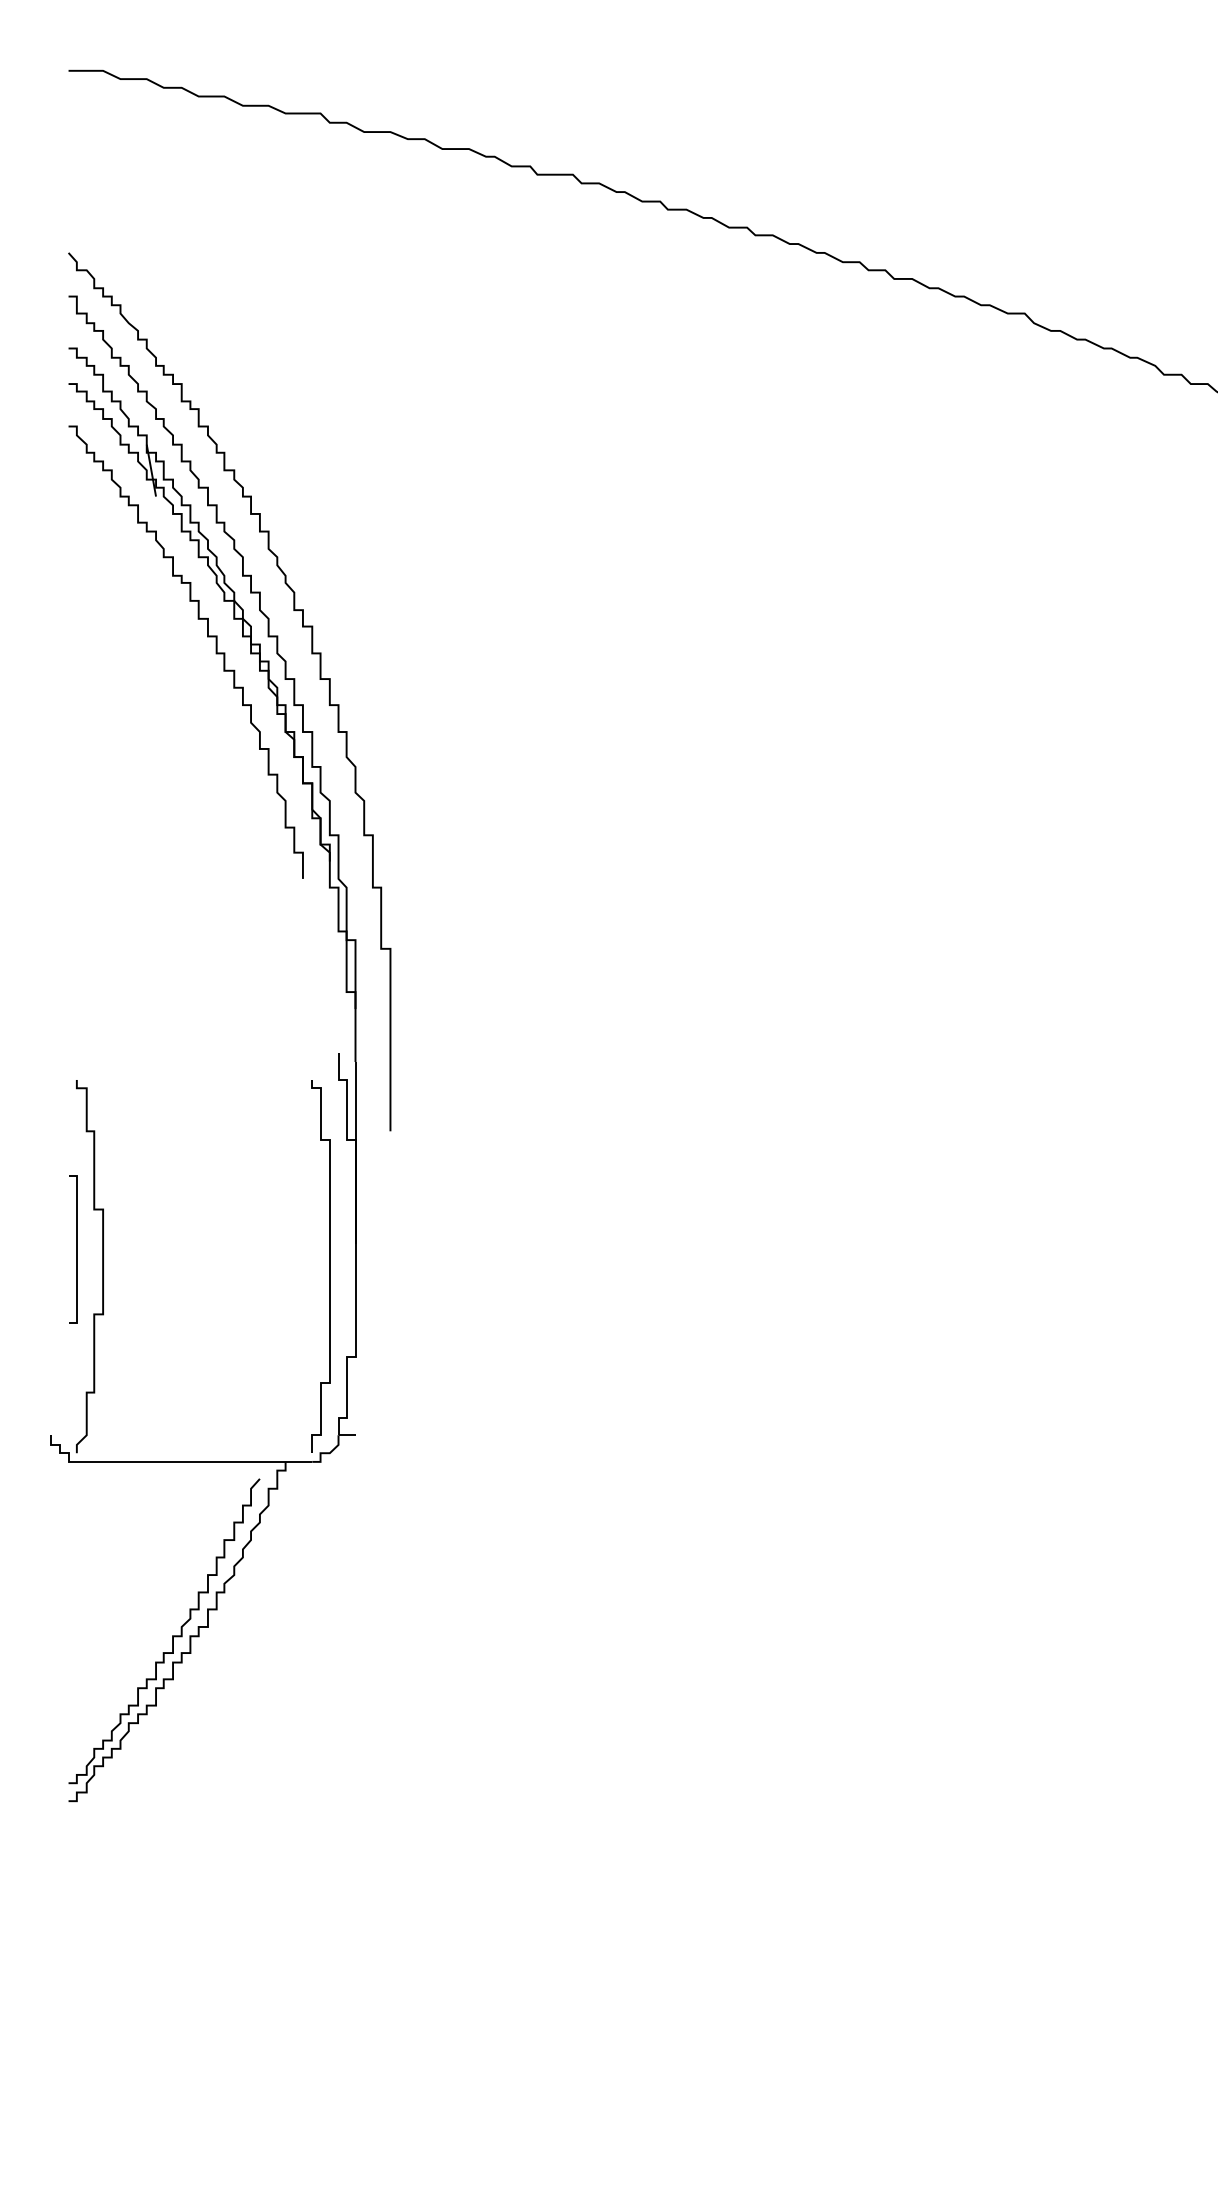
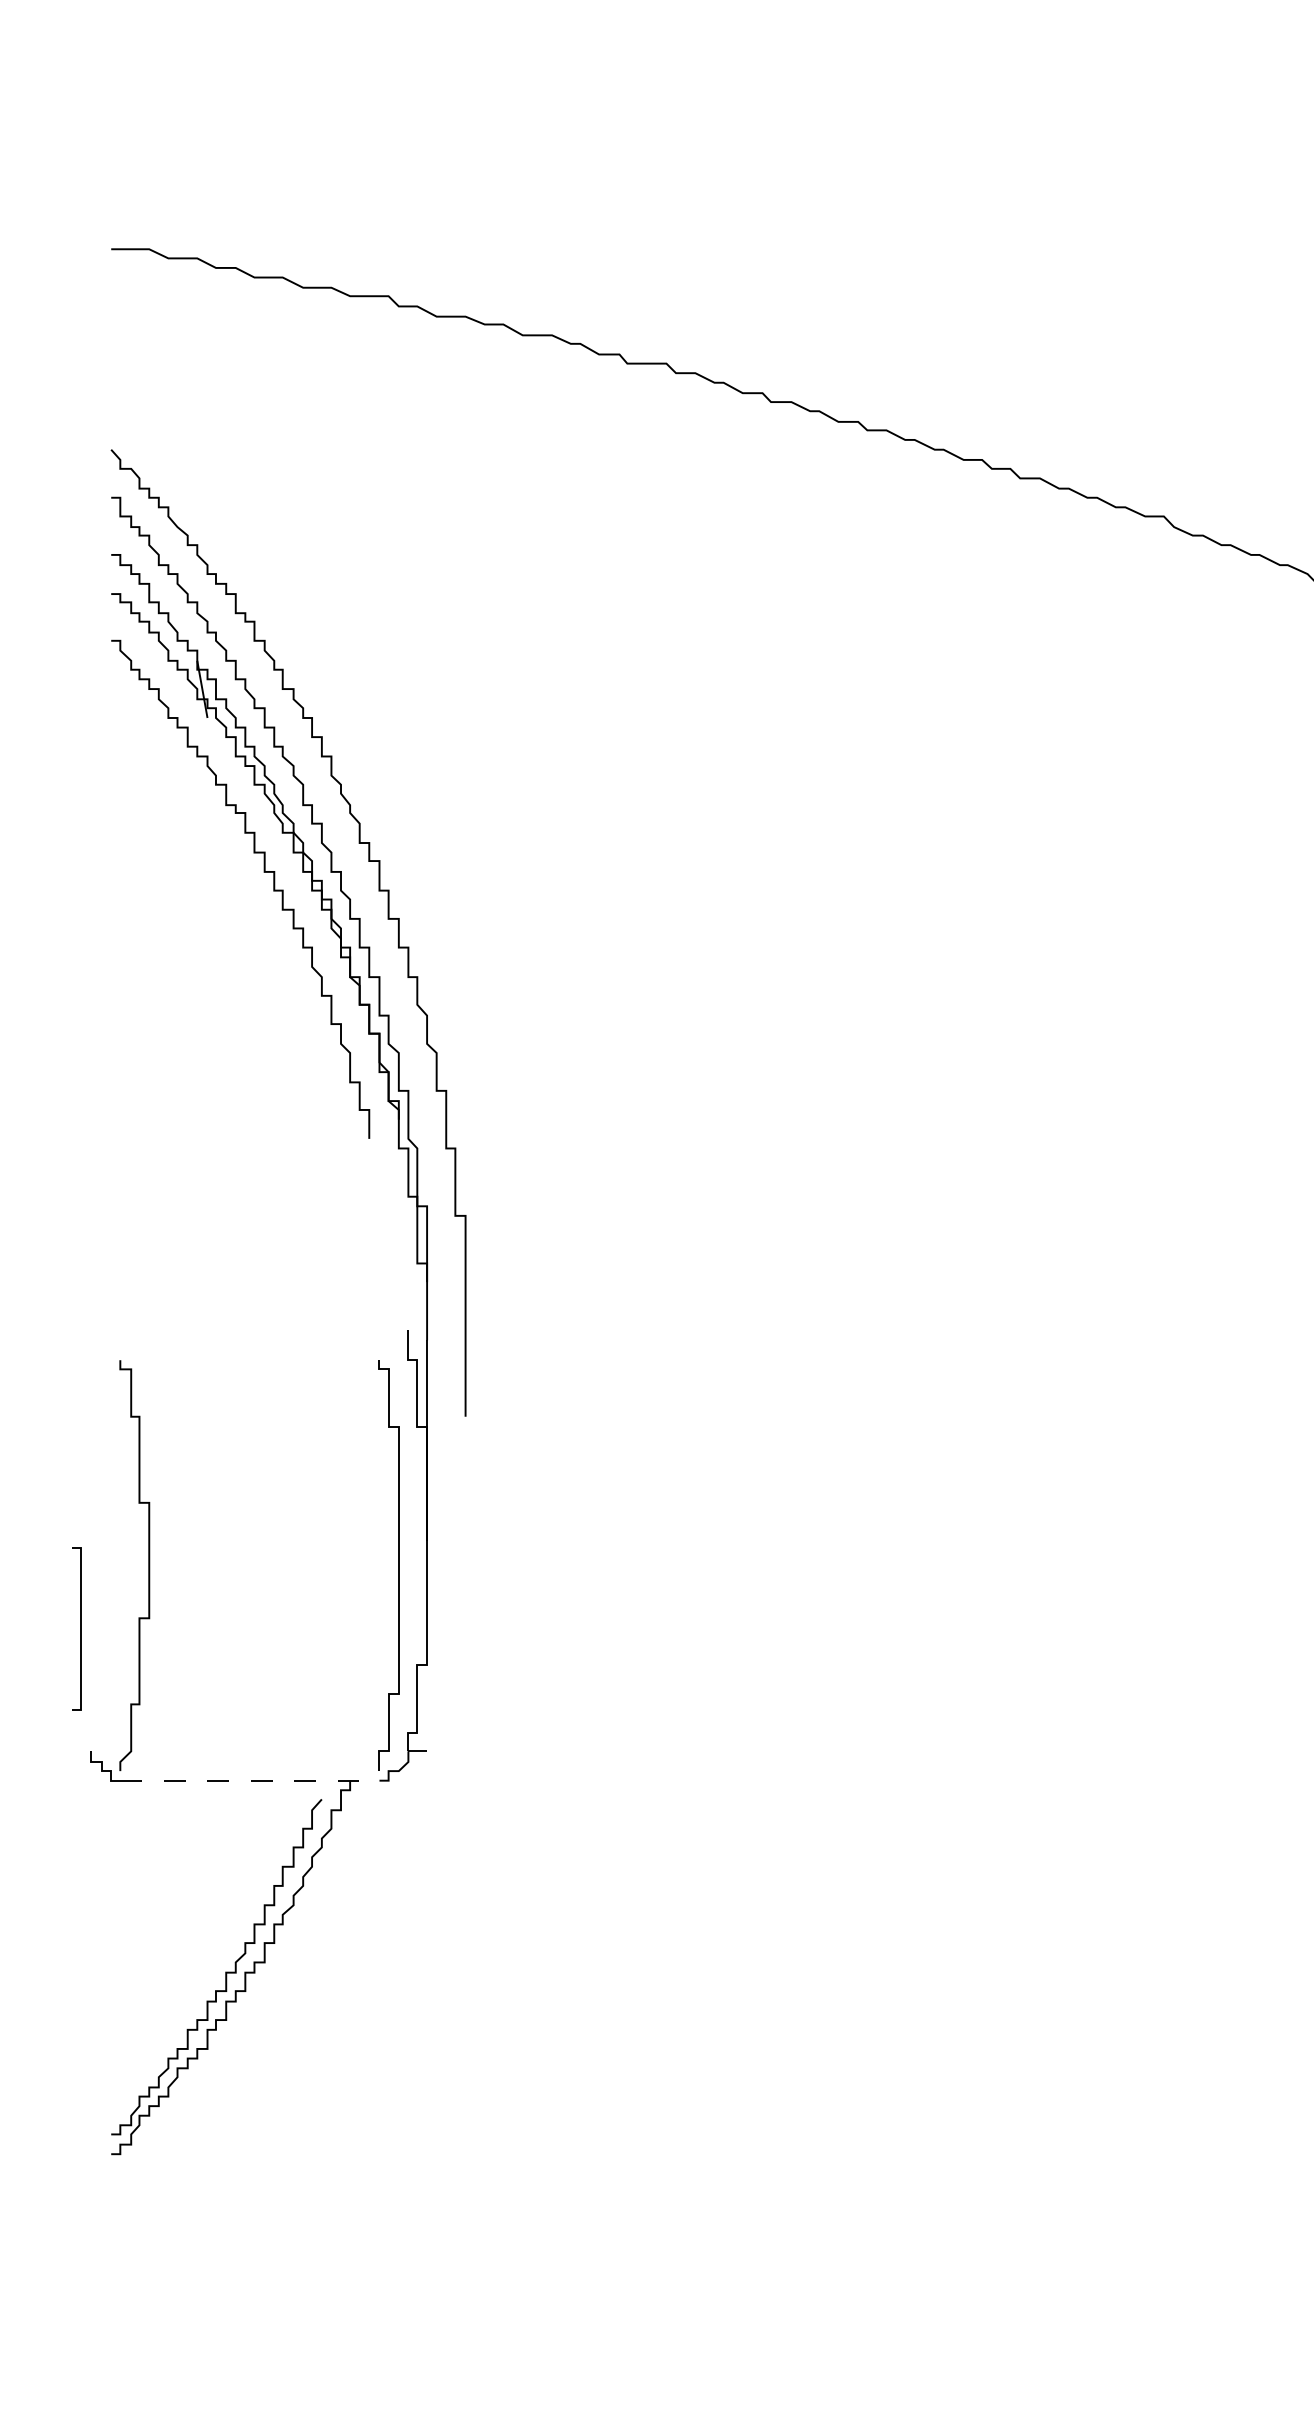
curve: (76, 1249) -> (80, 1629), moved
line: (194, 1461) -> (249, 1780), solid -> dashed

